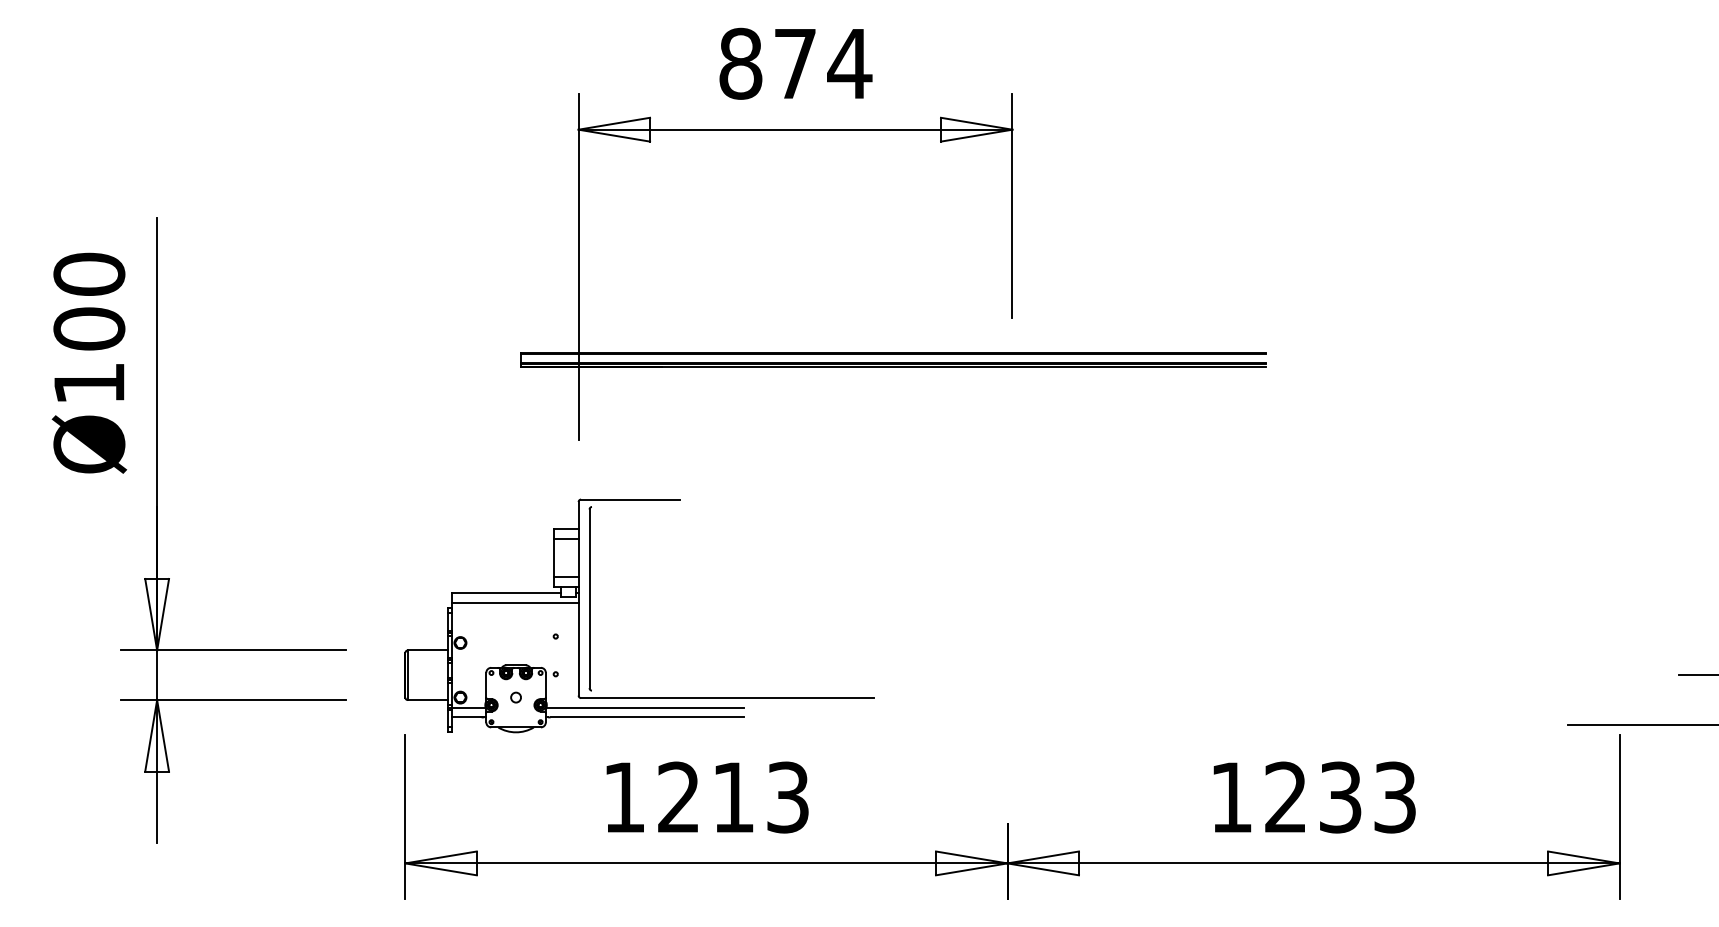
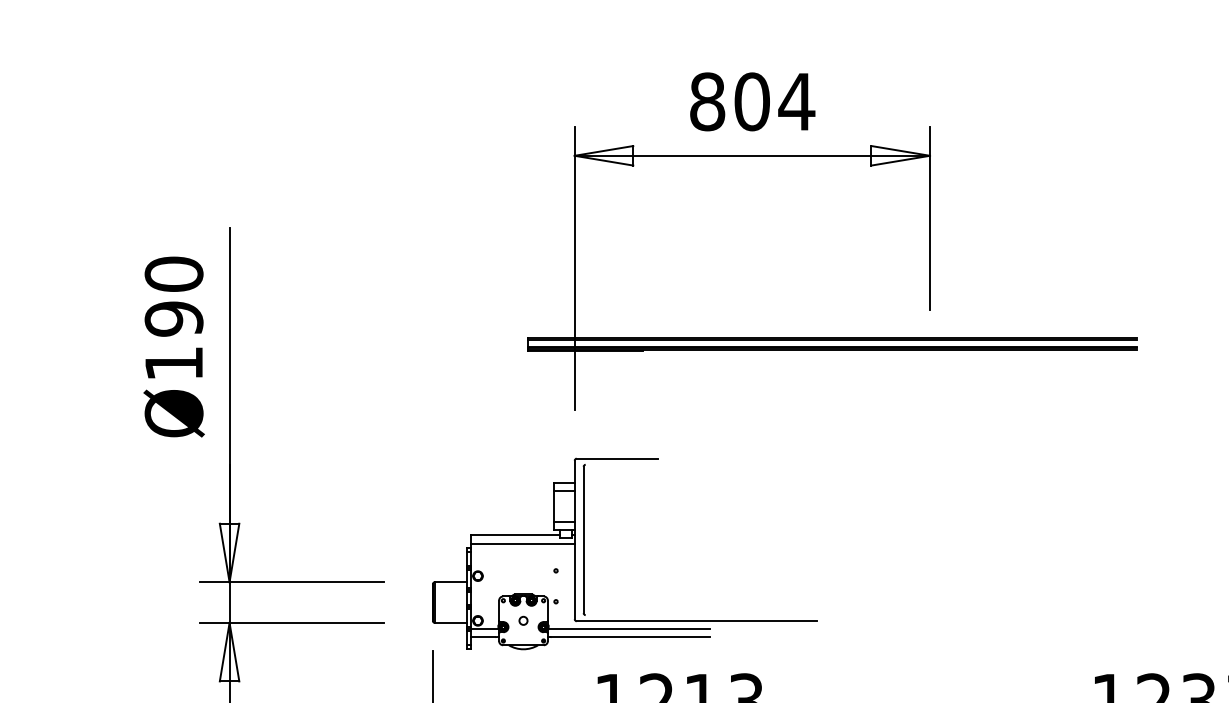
text: (795, 63) -> (752, 101), 874 -> 804
text: (89, 328) -> (174, 318), Ø100 -> Ø190

